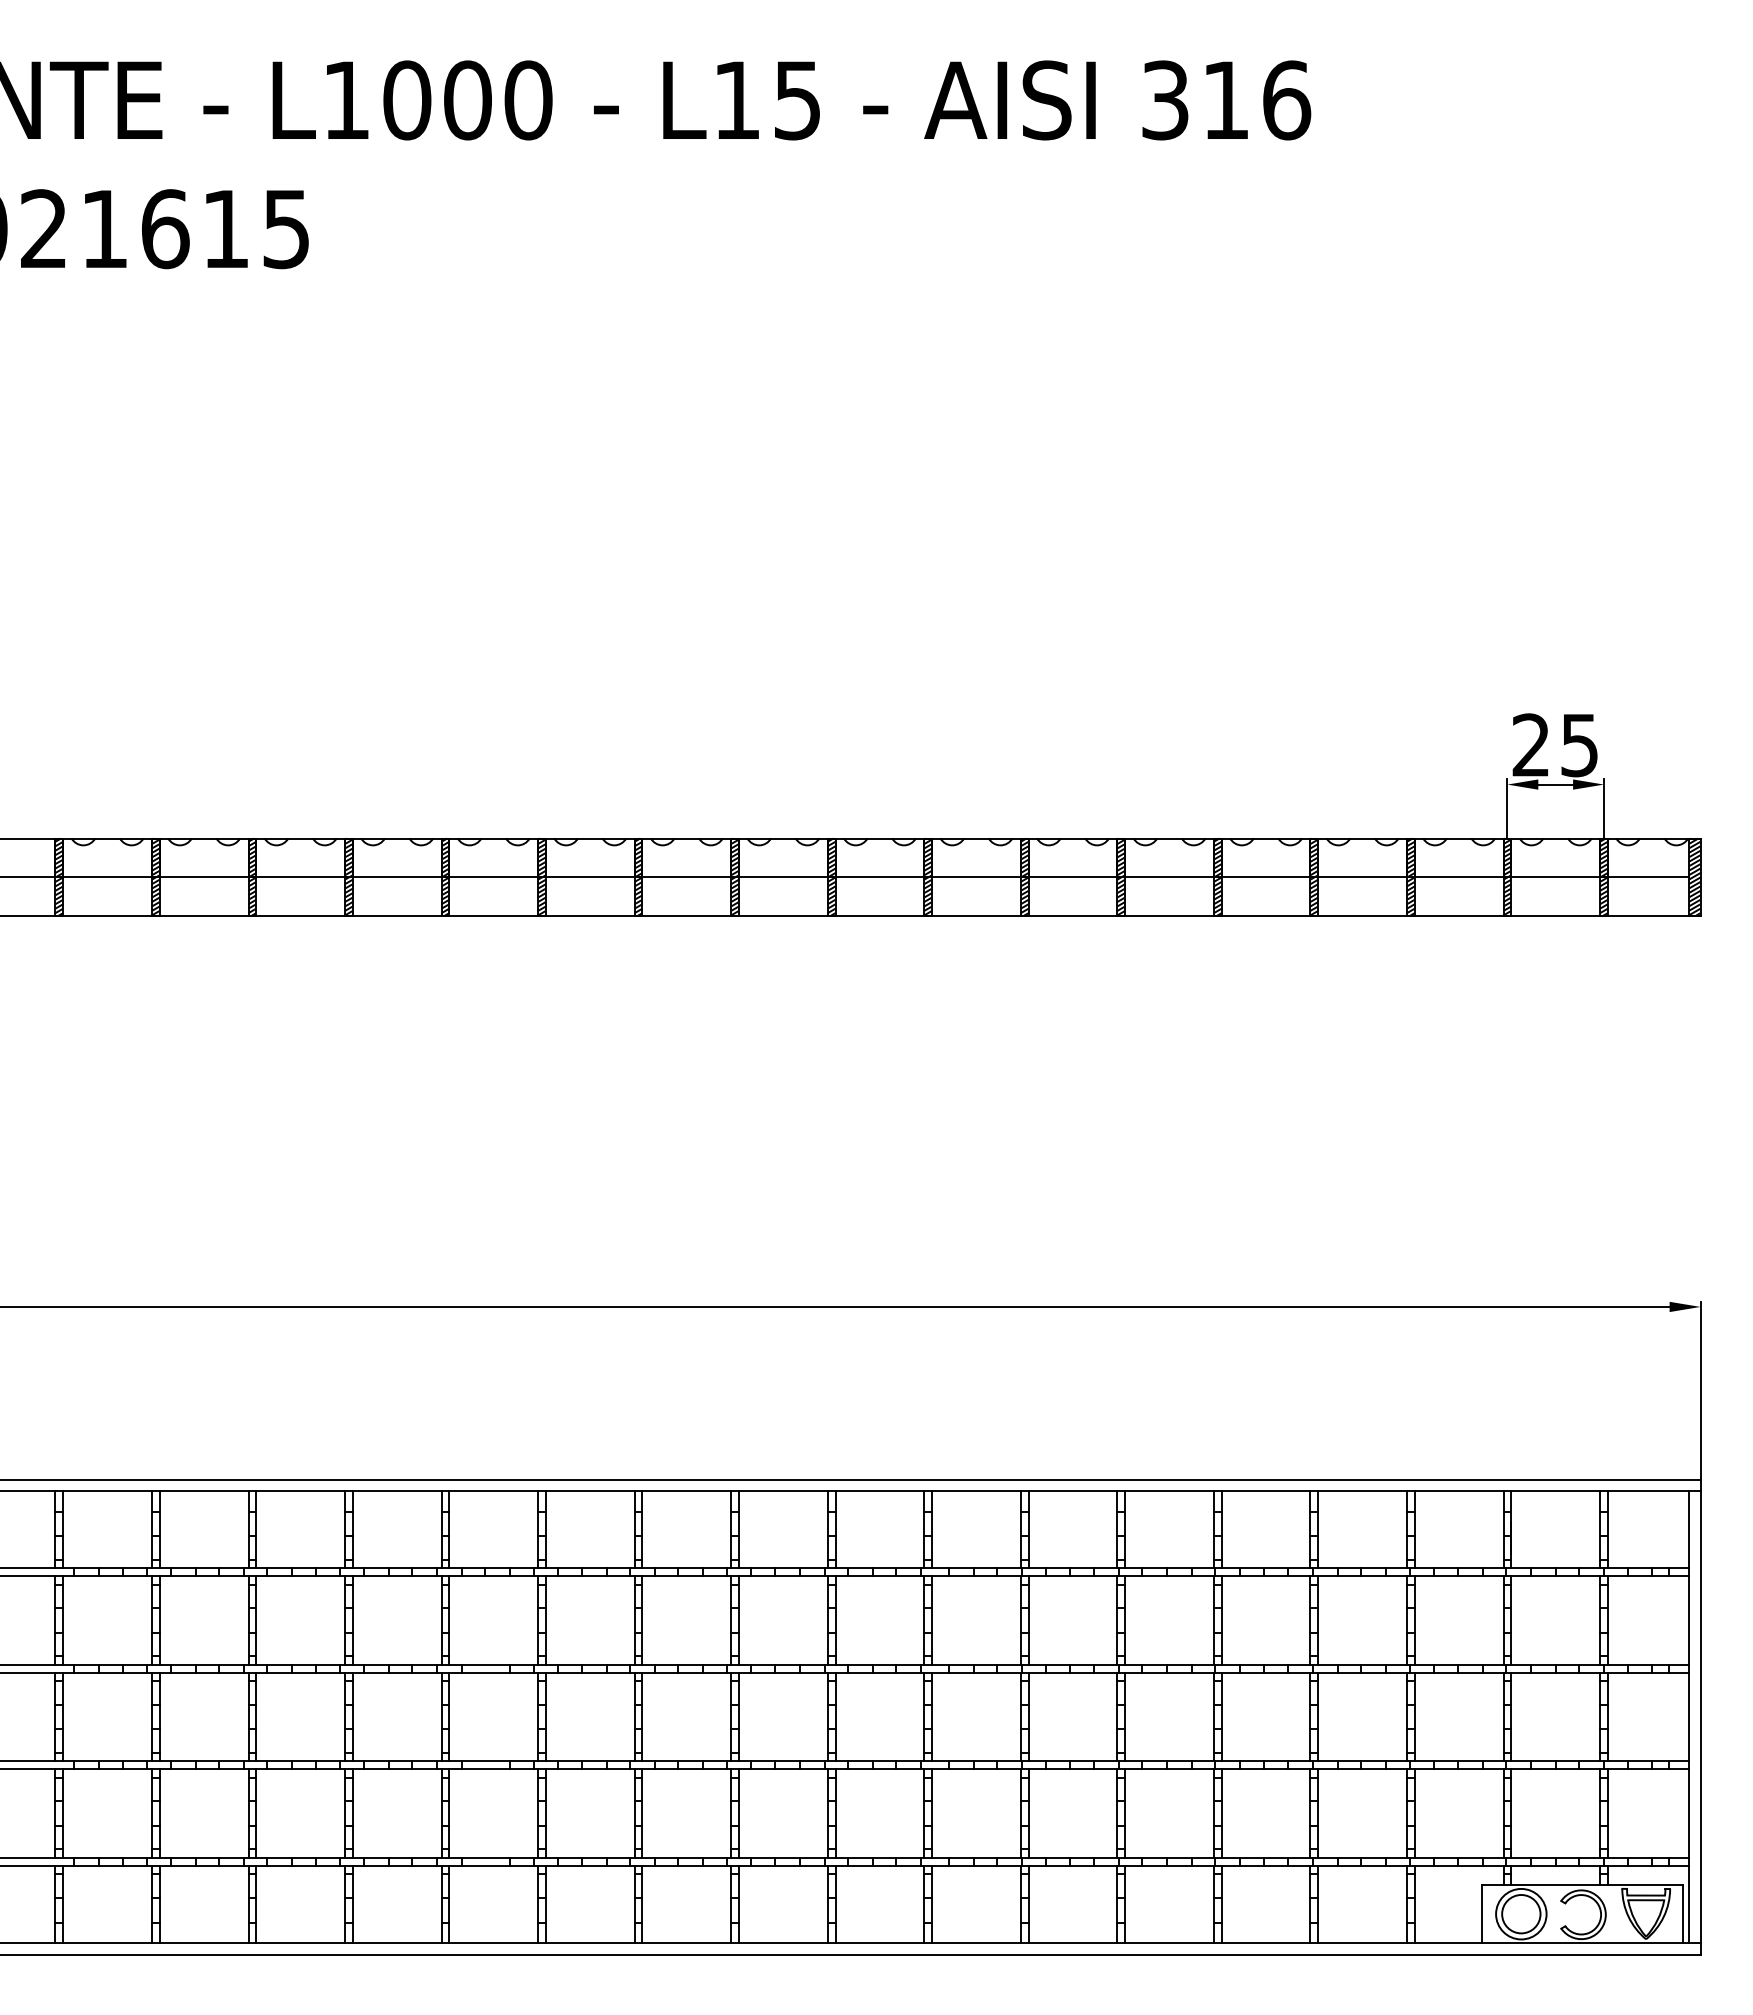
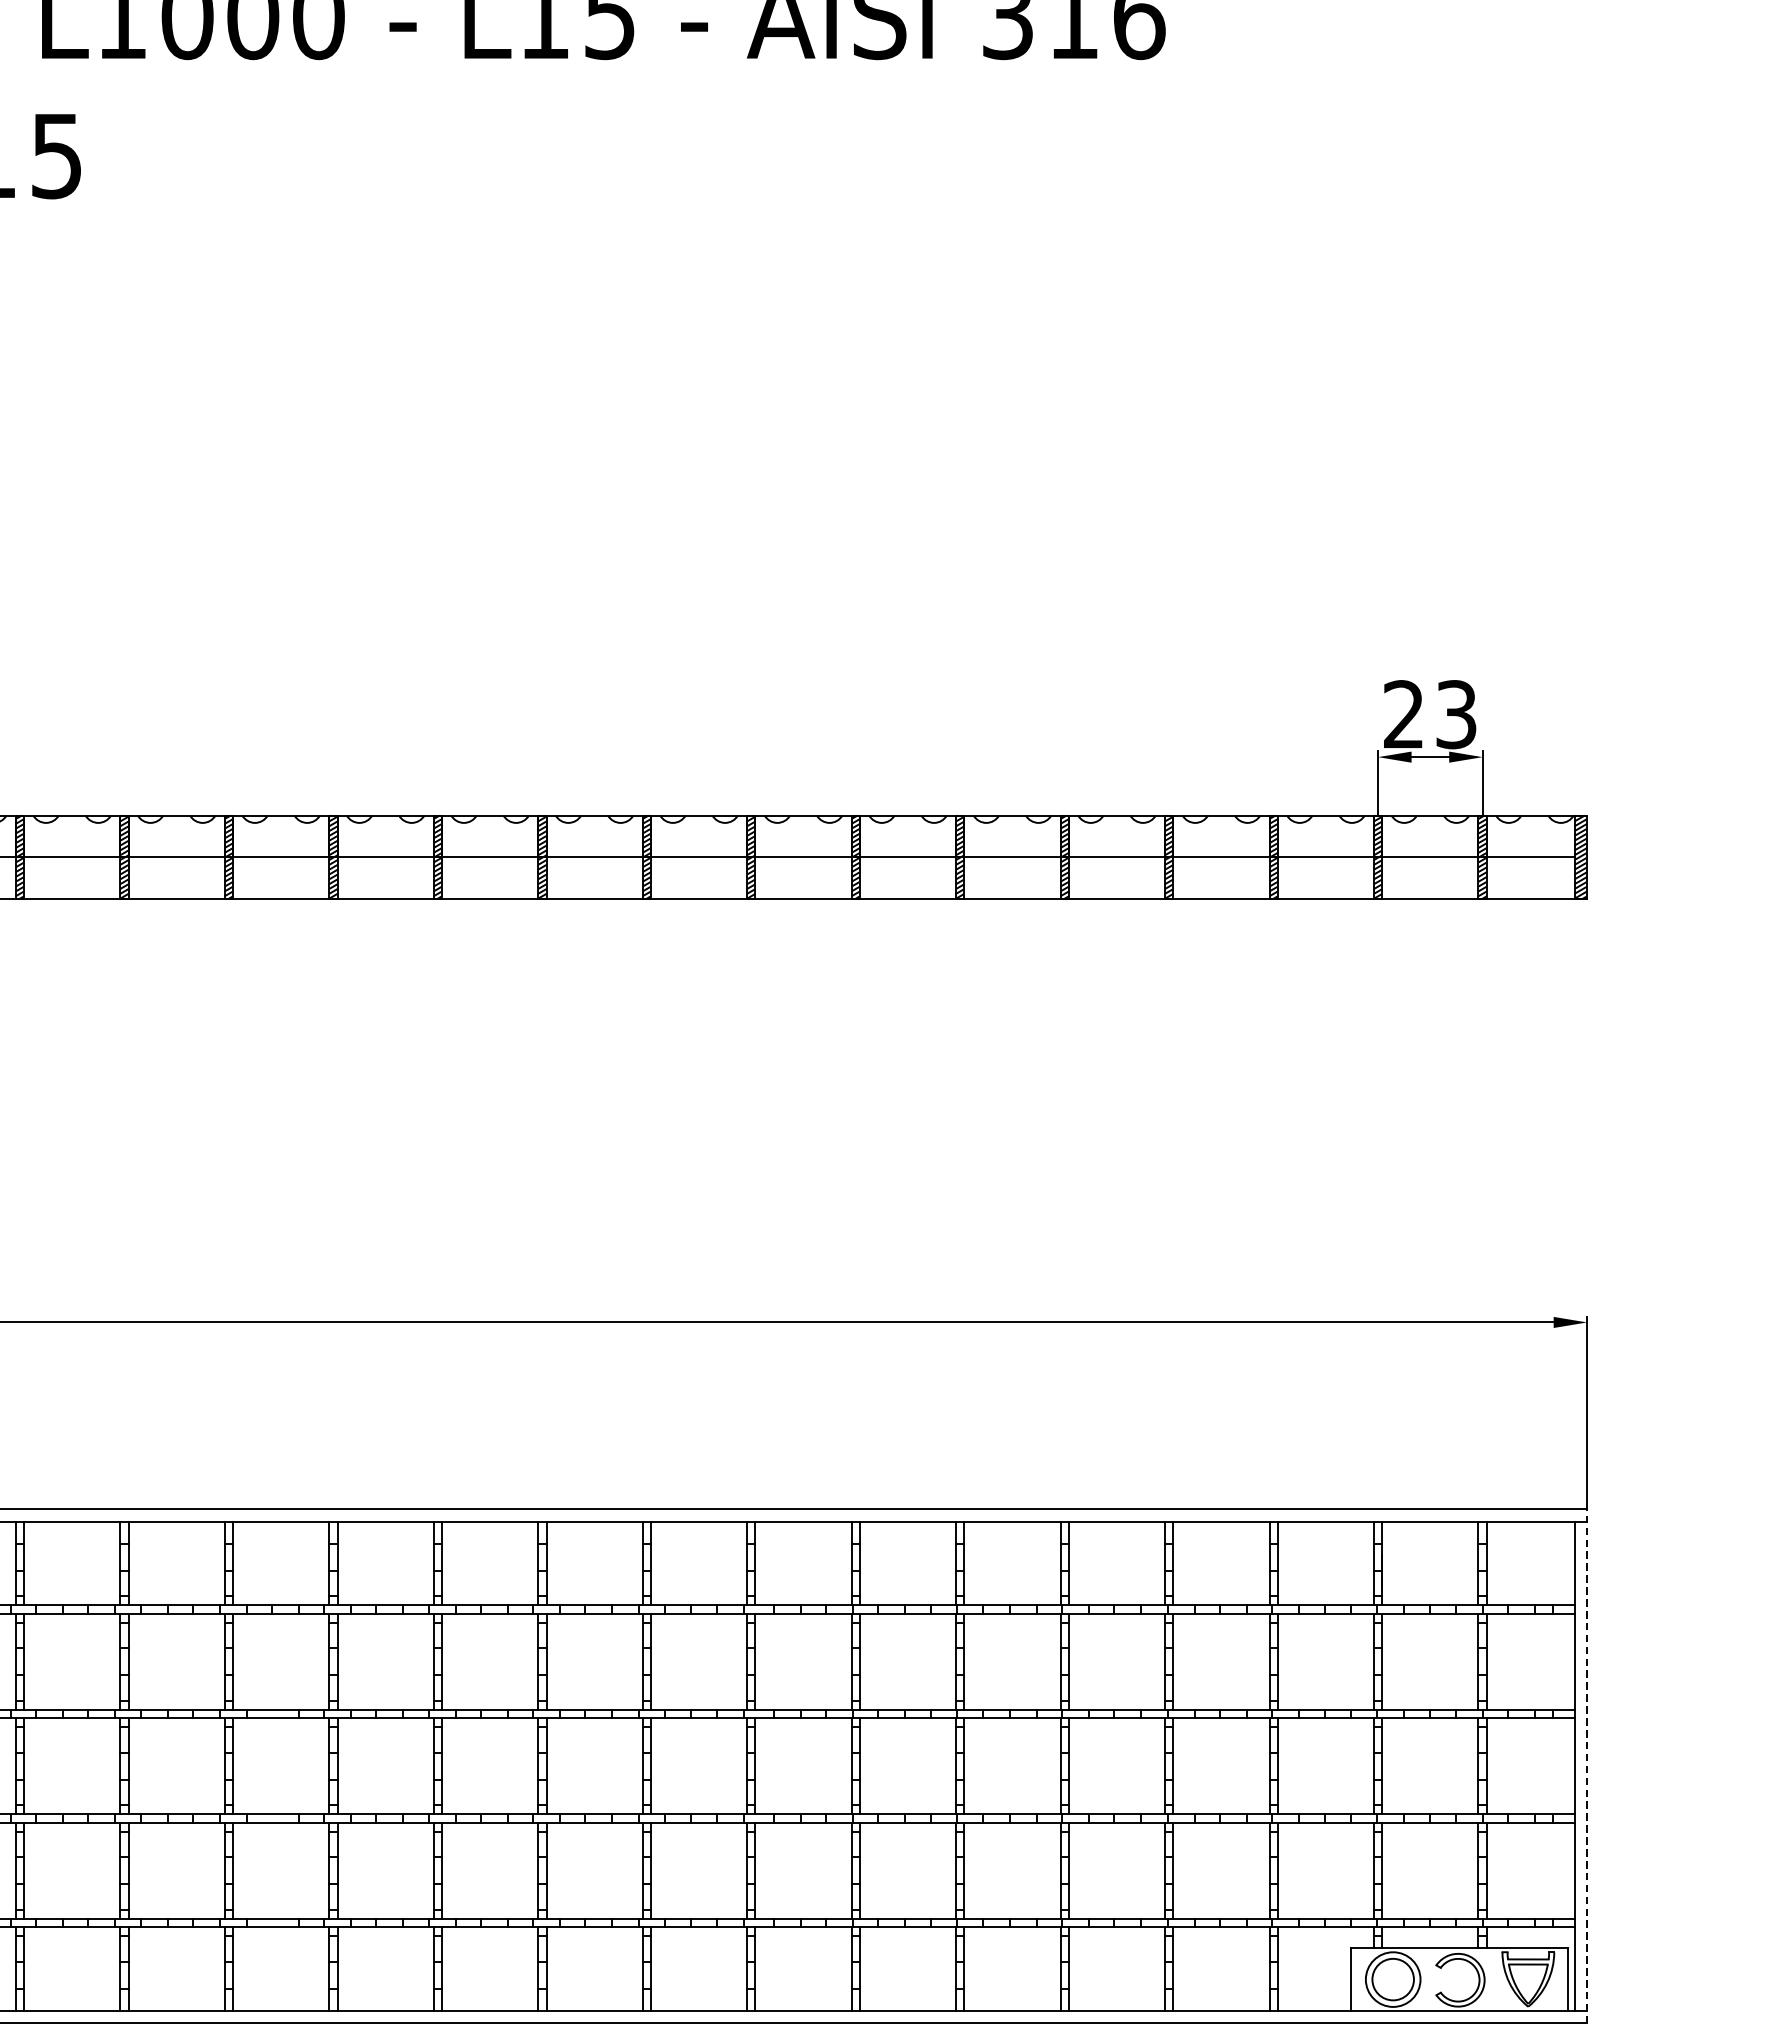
text: (1579, 744) -> (1456, 713), 25 -> 23
line: (1700, 1716) -> (1587, 1765), solid -> dashed

